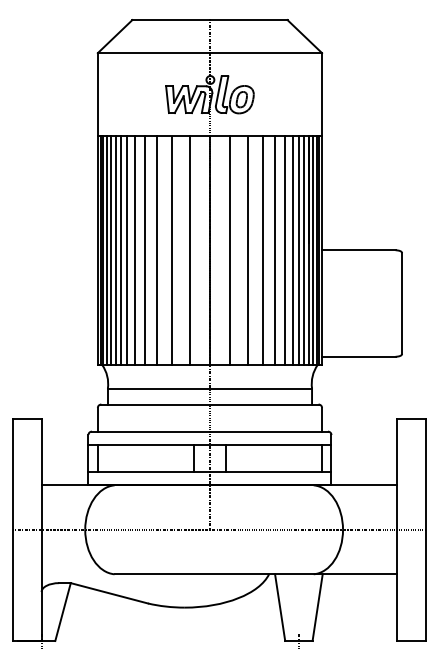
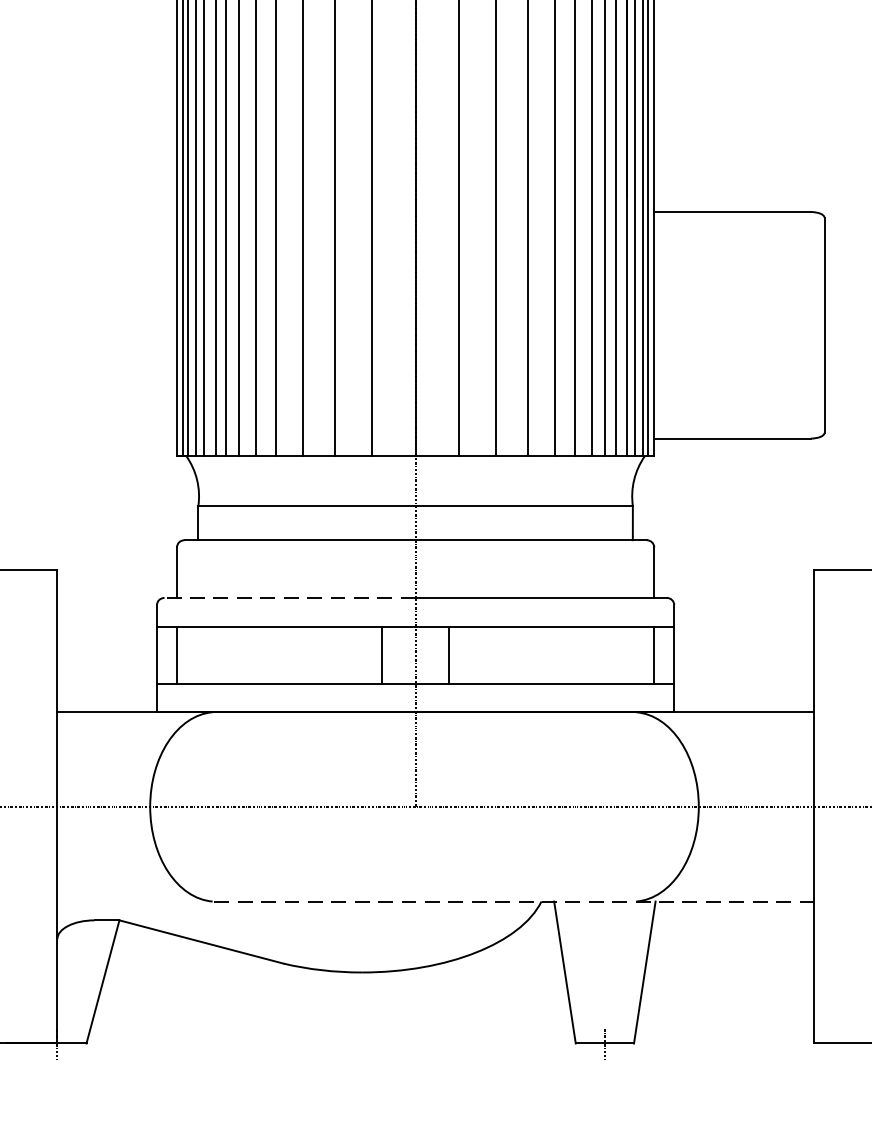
line: (150, 431) -> (289, 597), solid -> dashed
line: (255, 574) -> (512, 901), solid -> dashed

